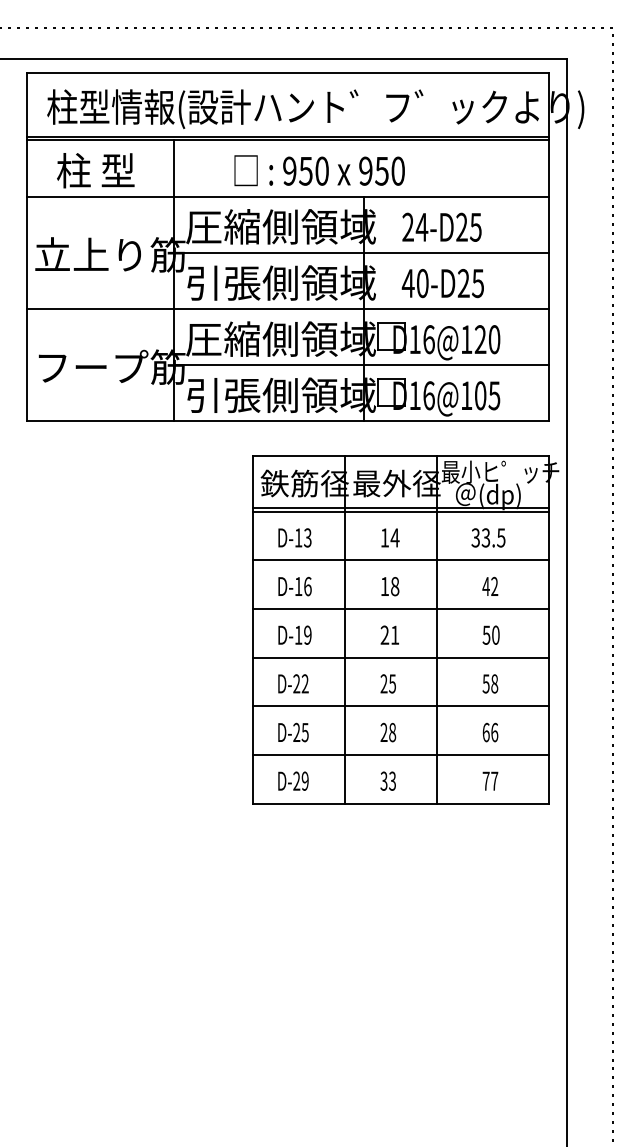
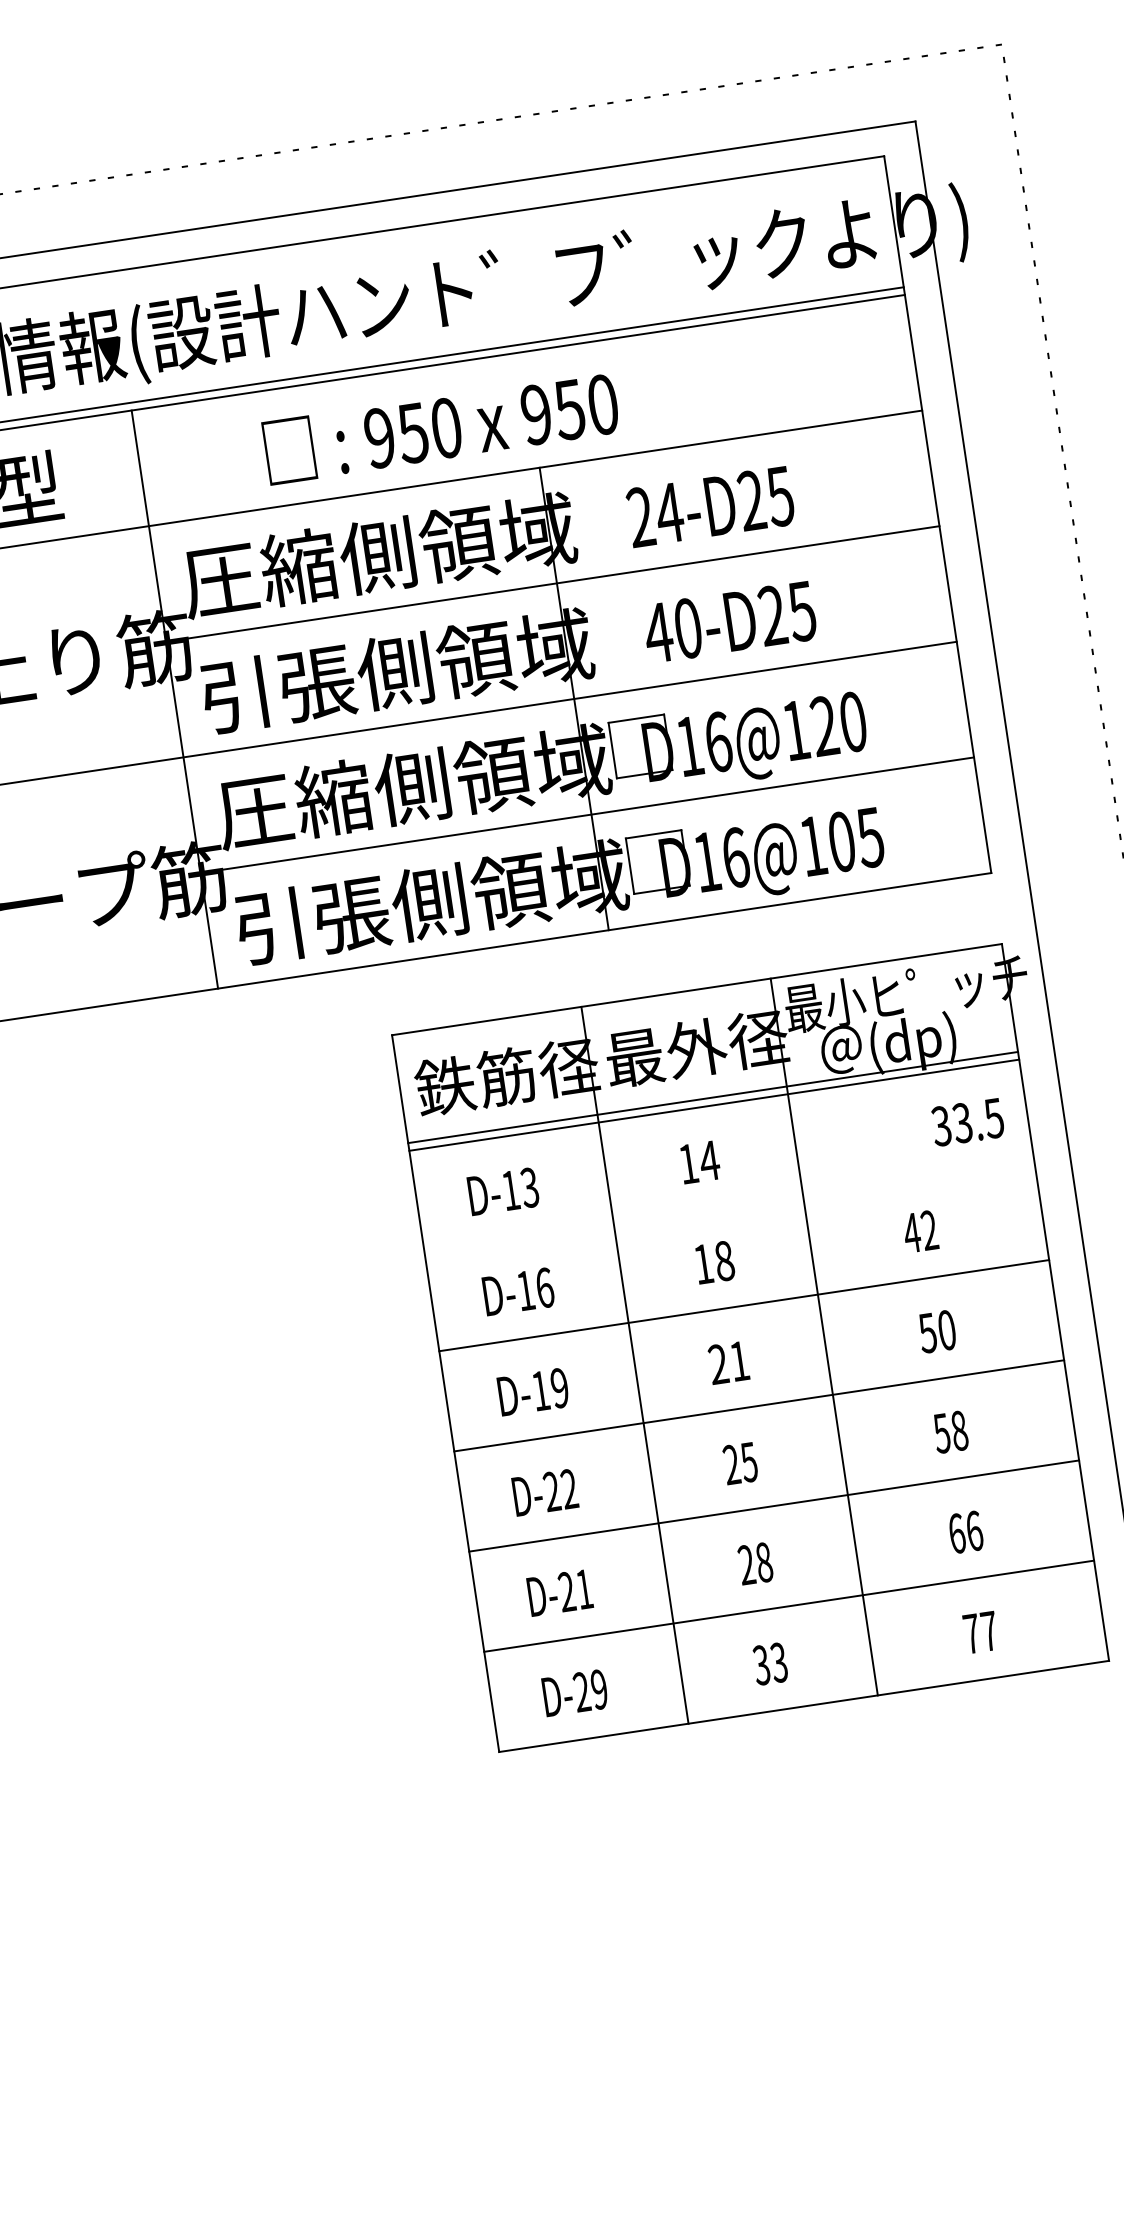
text: (488, 537) -> (967, 1121), moved
line: (401, 560) -> (729, 1205), removed
text: (304, 732) -> (582, 1589), D-25 -> D-21

